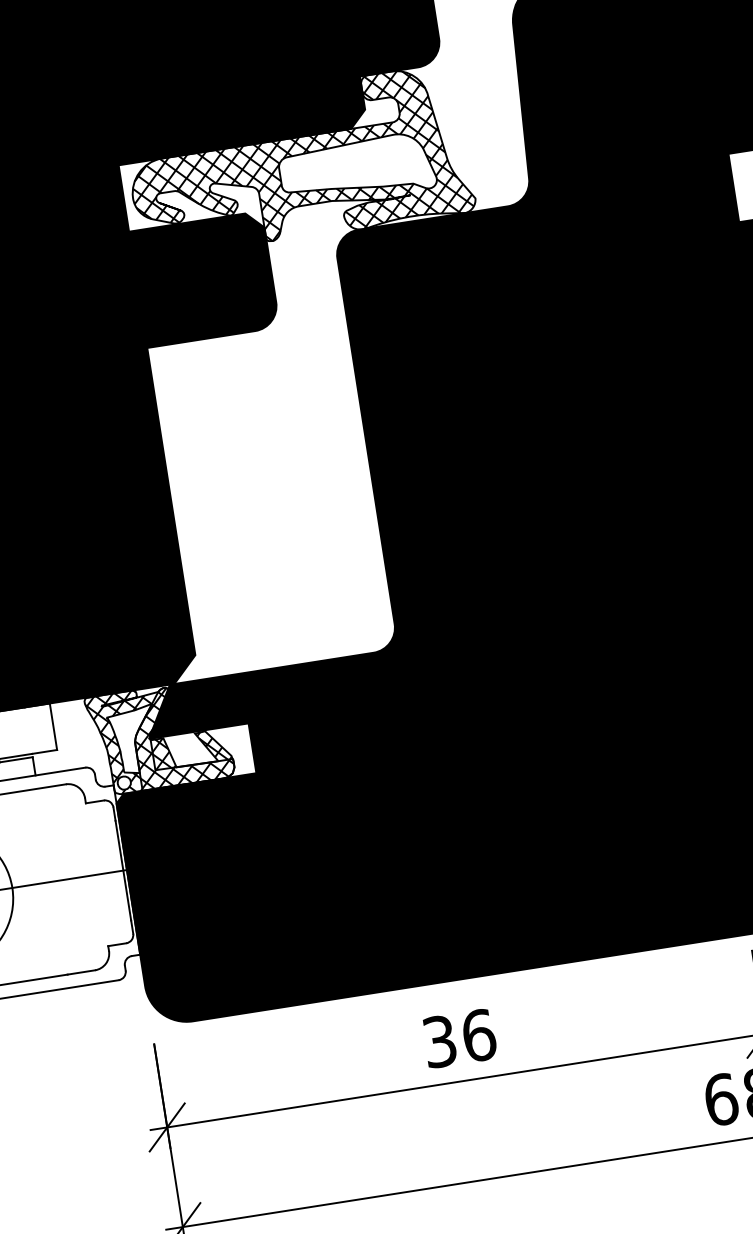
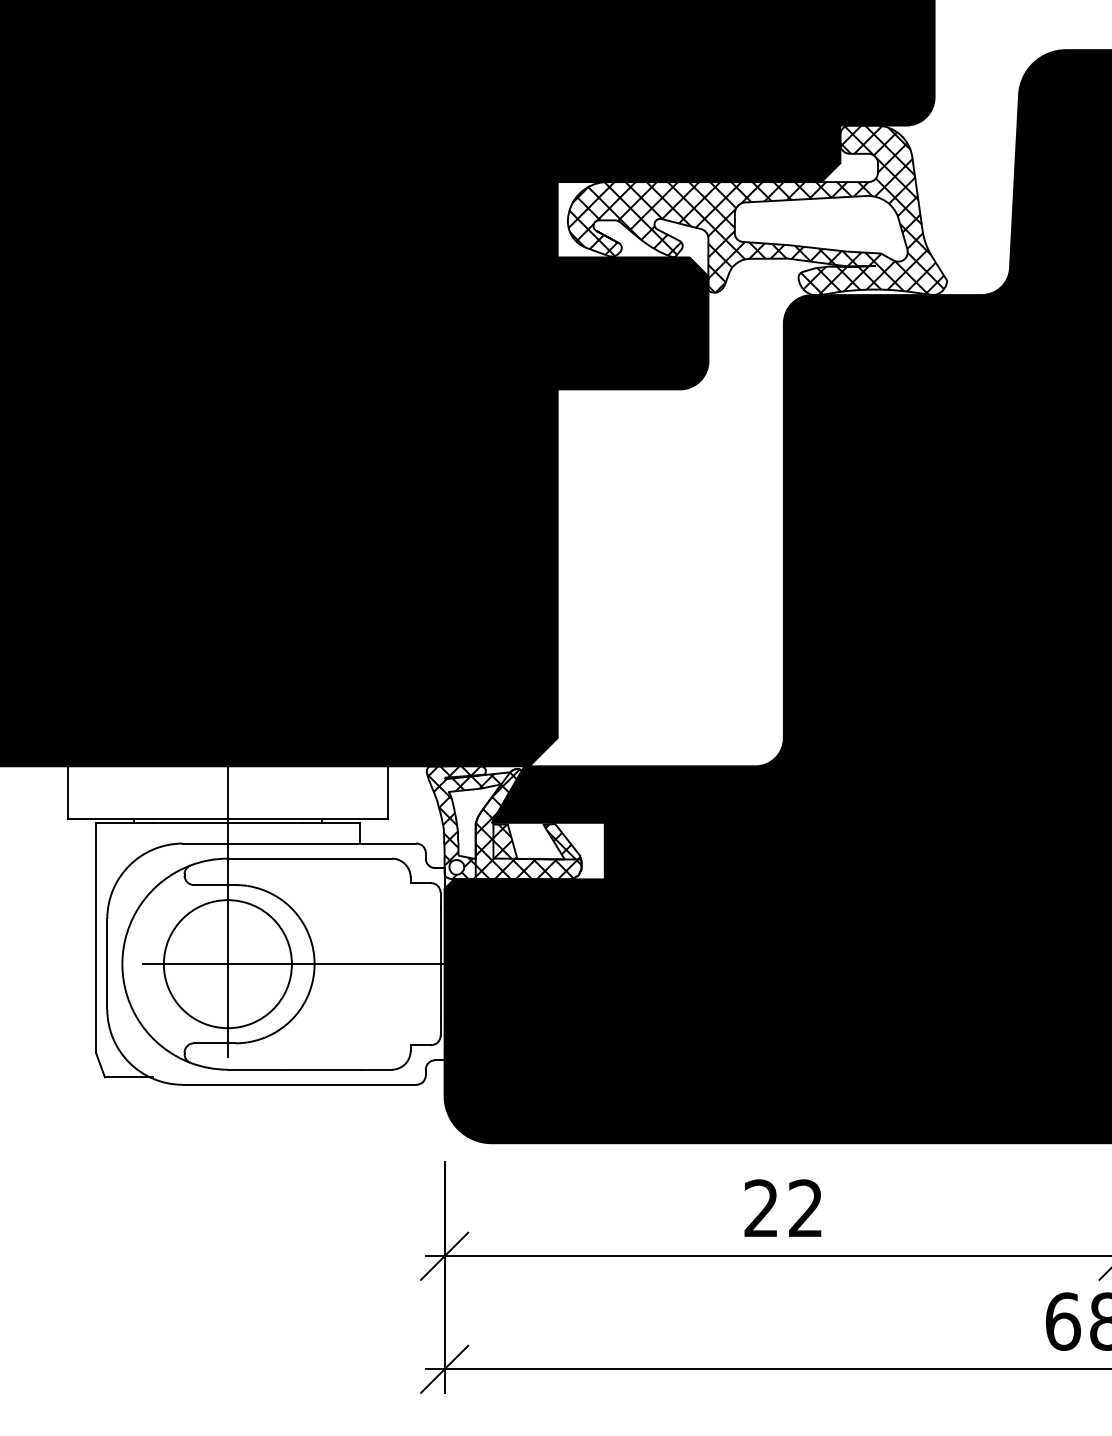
text: (459, 1038) -> (783, 1208), 36 -> 22

